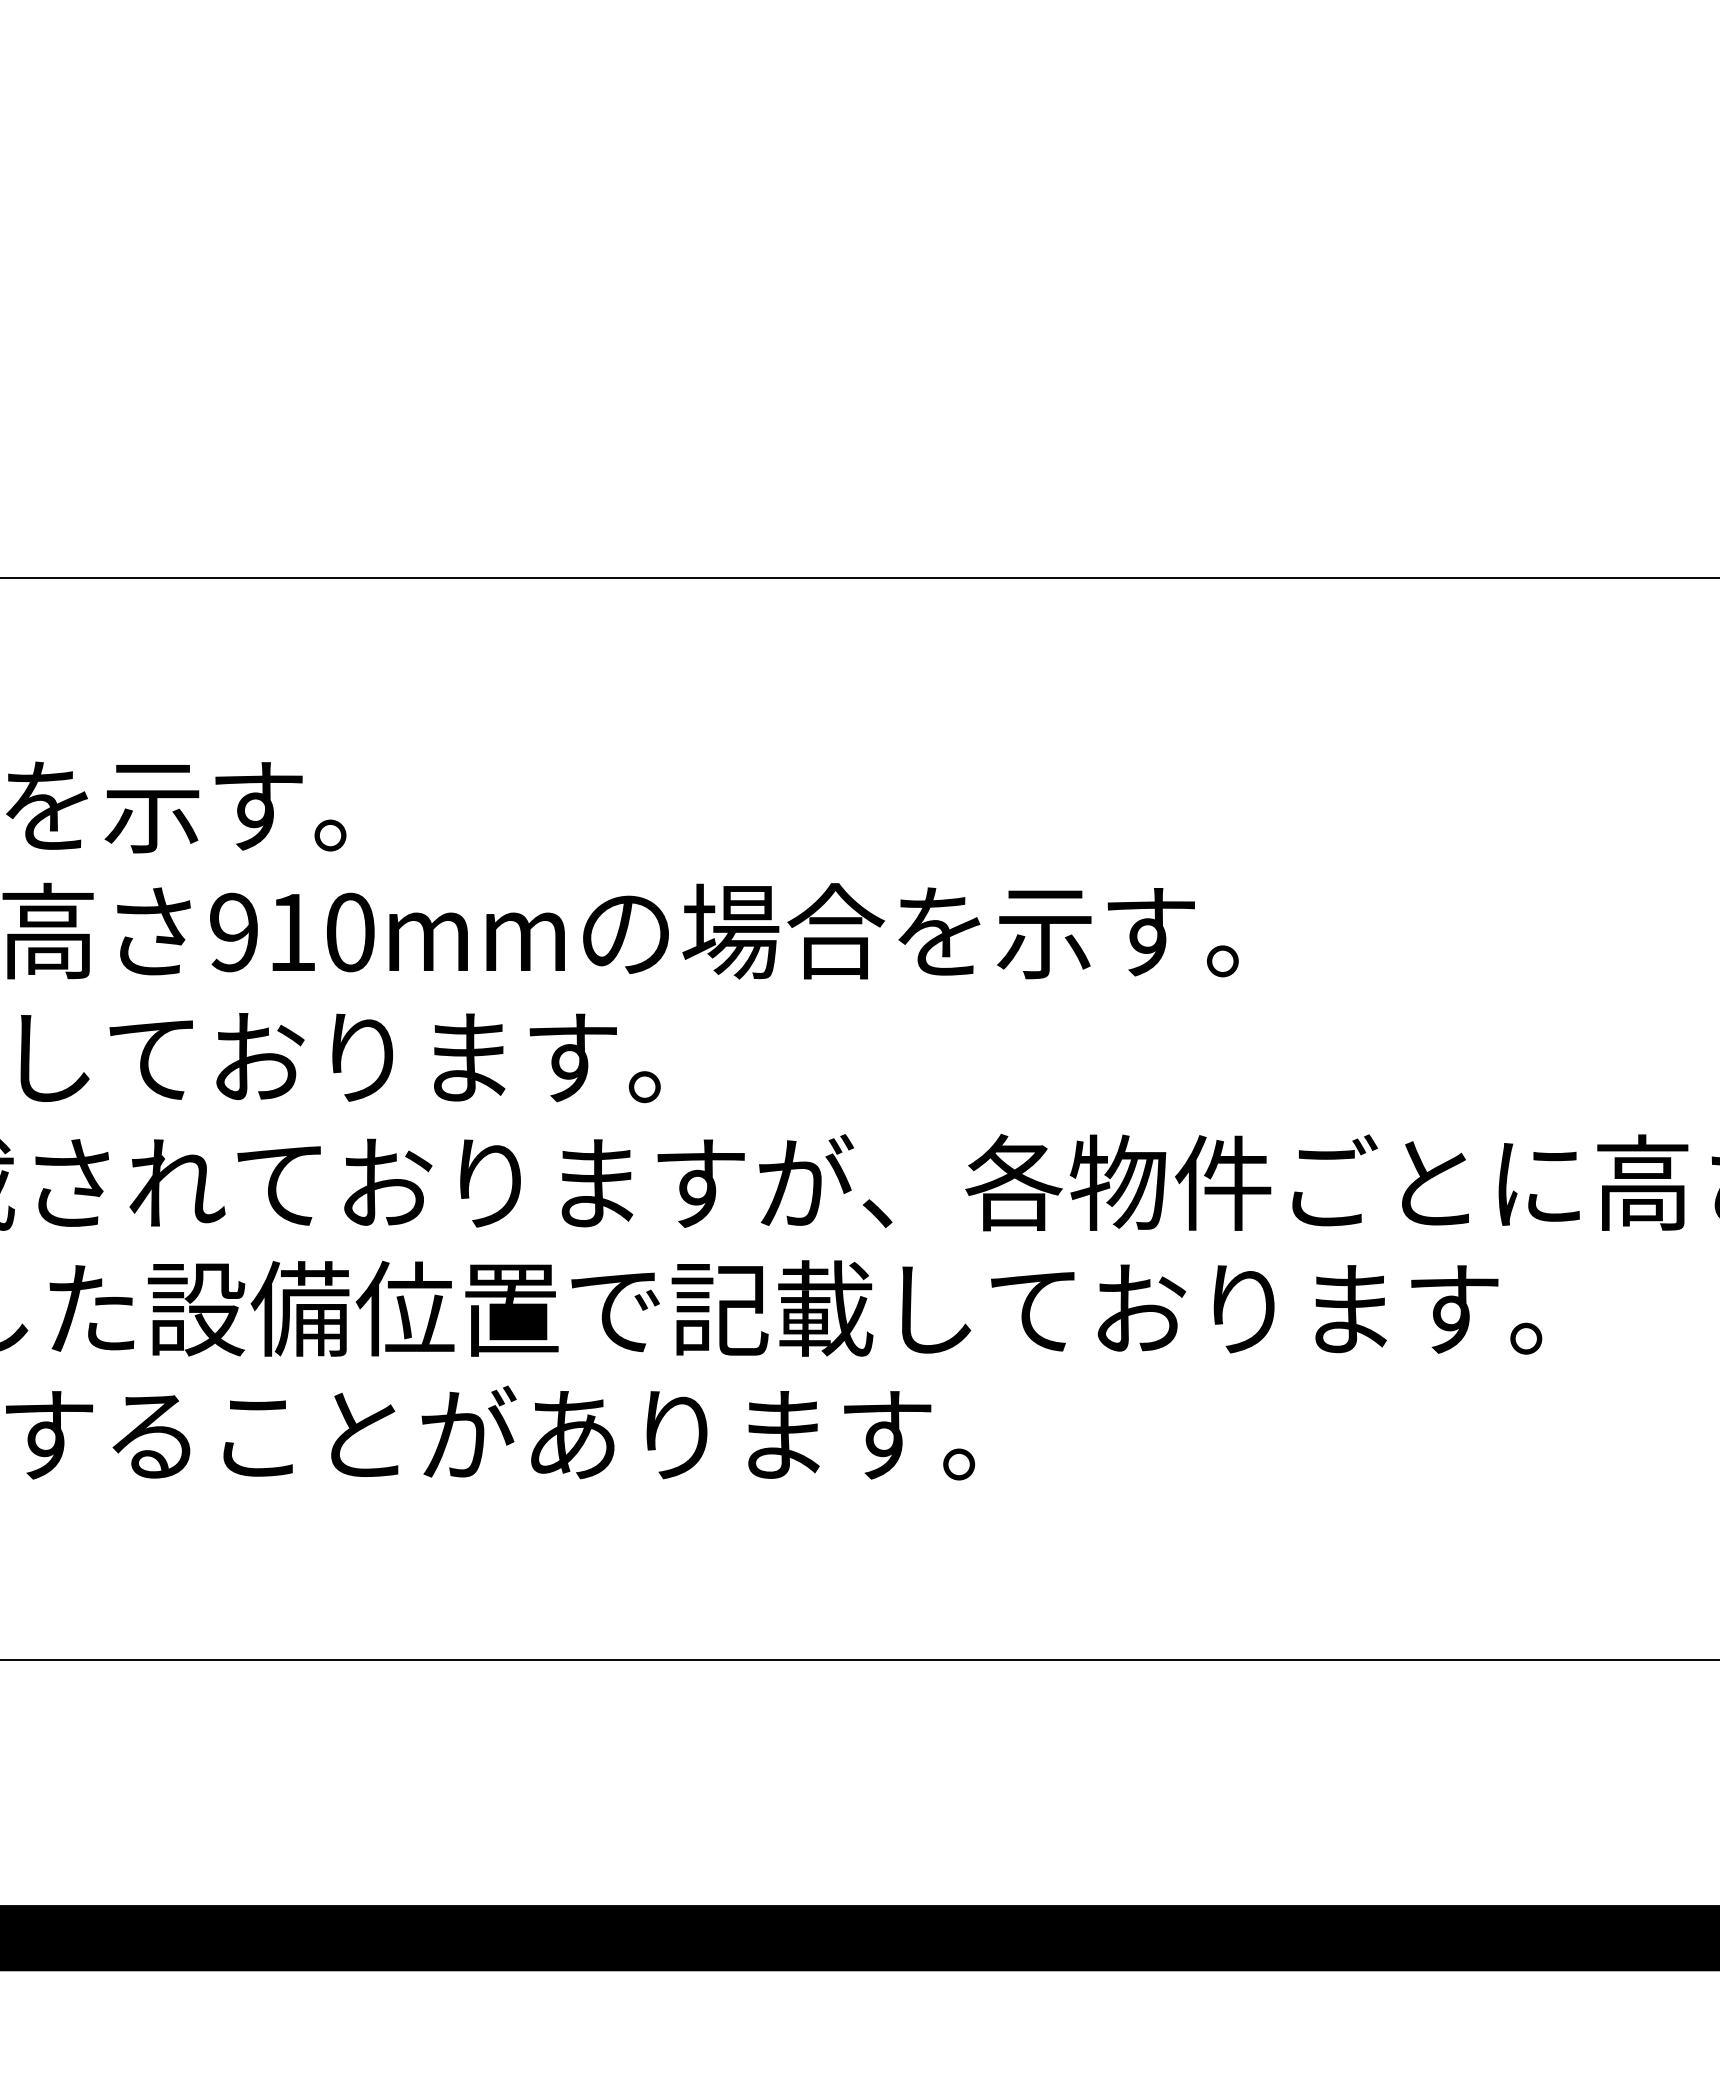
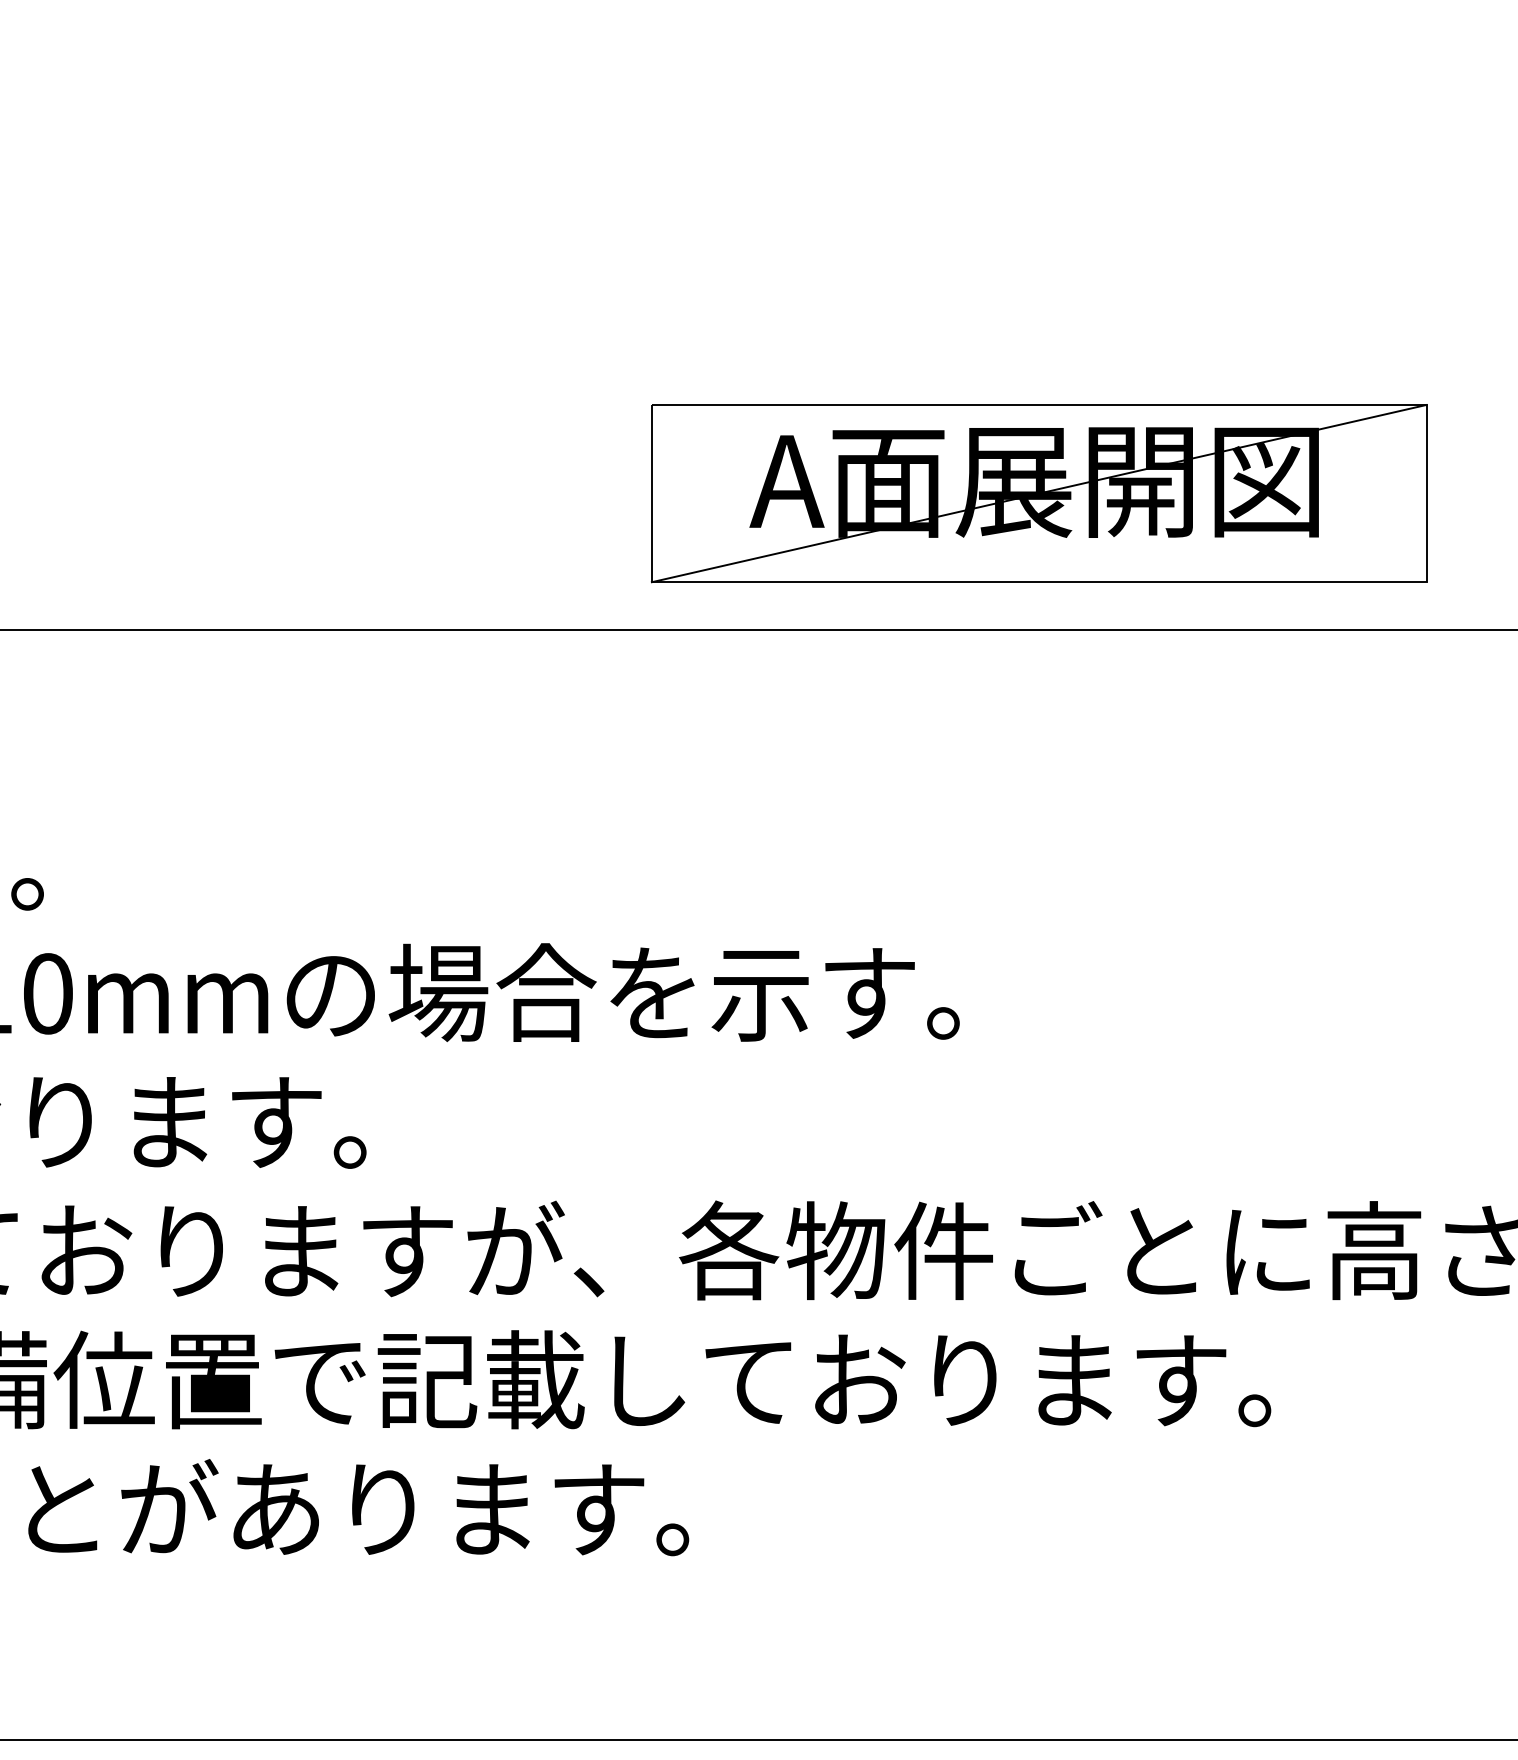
part: (1315, 444) -> (1038, 493), added

